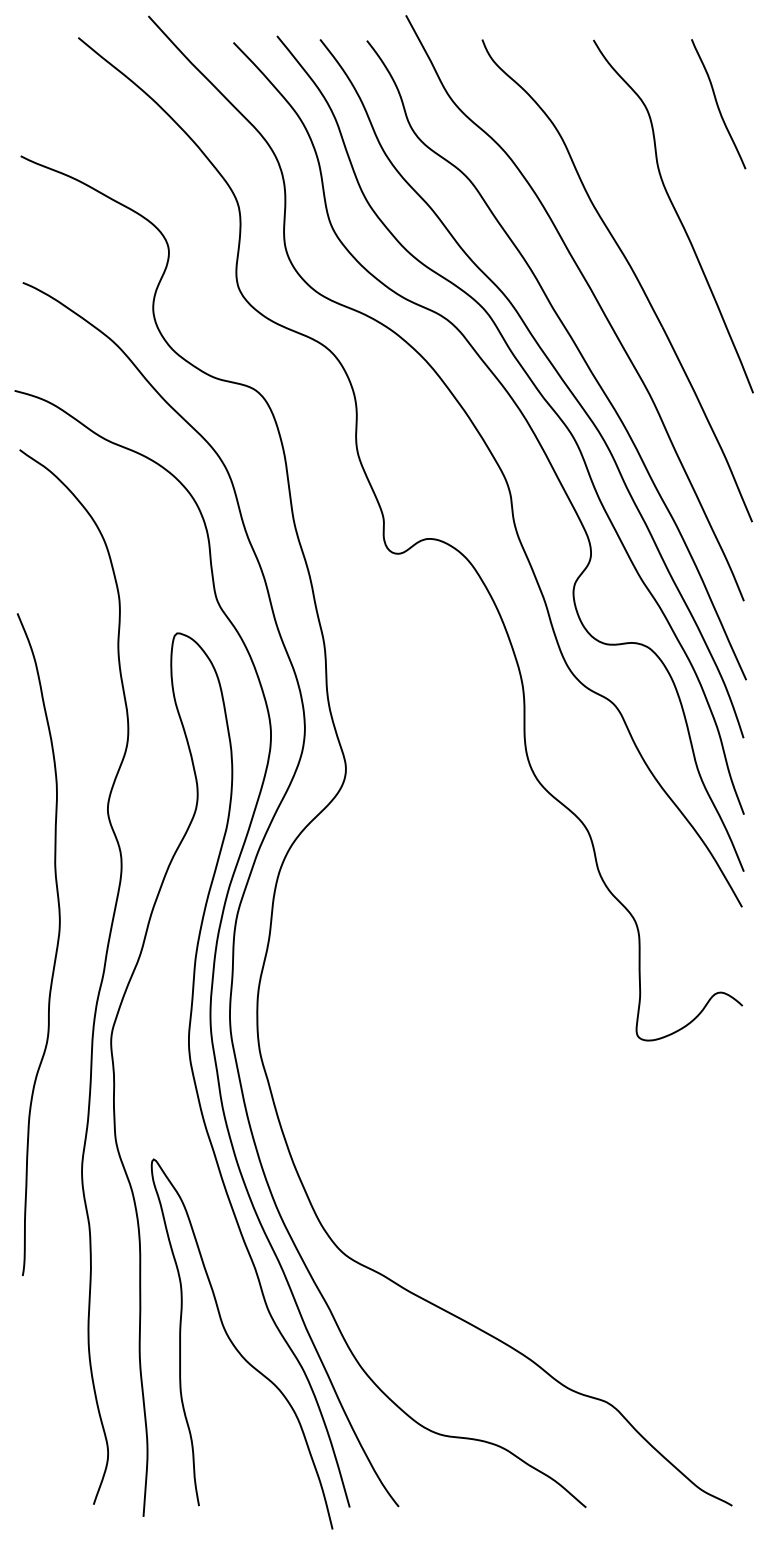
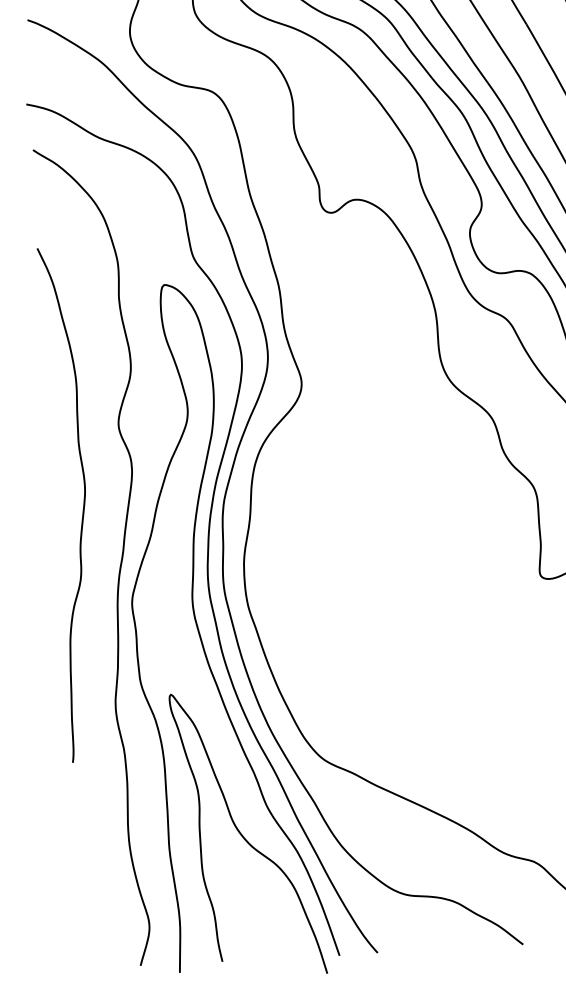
curve: (56, 944) -> (83, 503), moved

